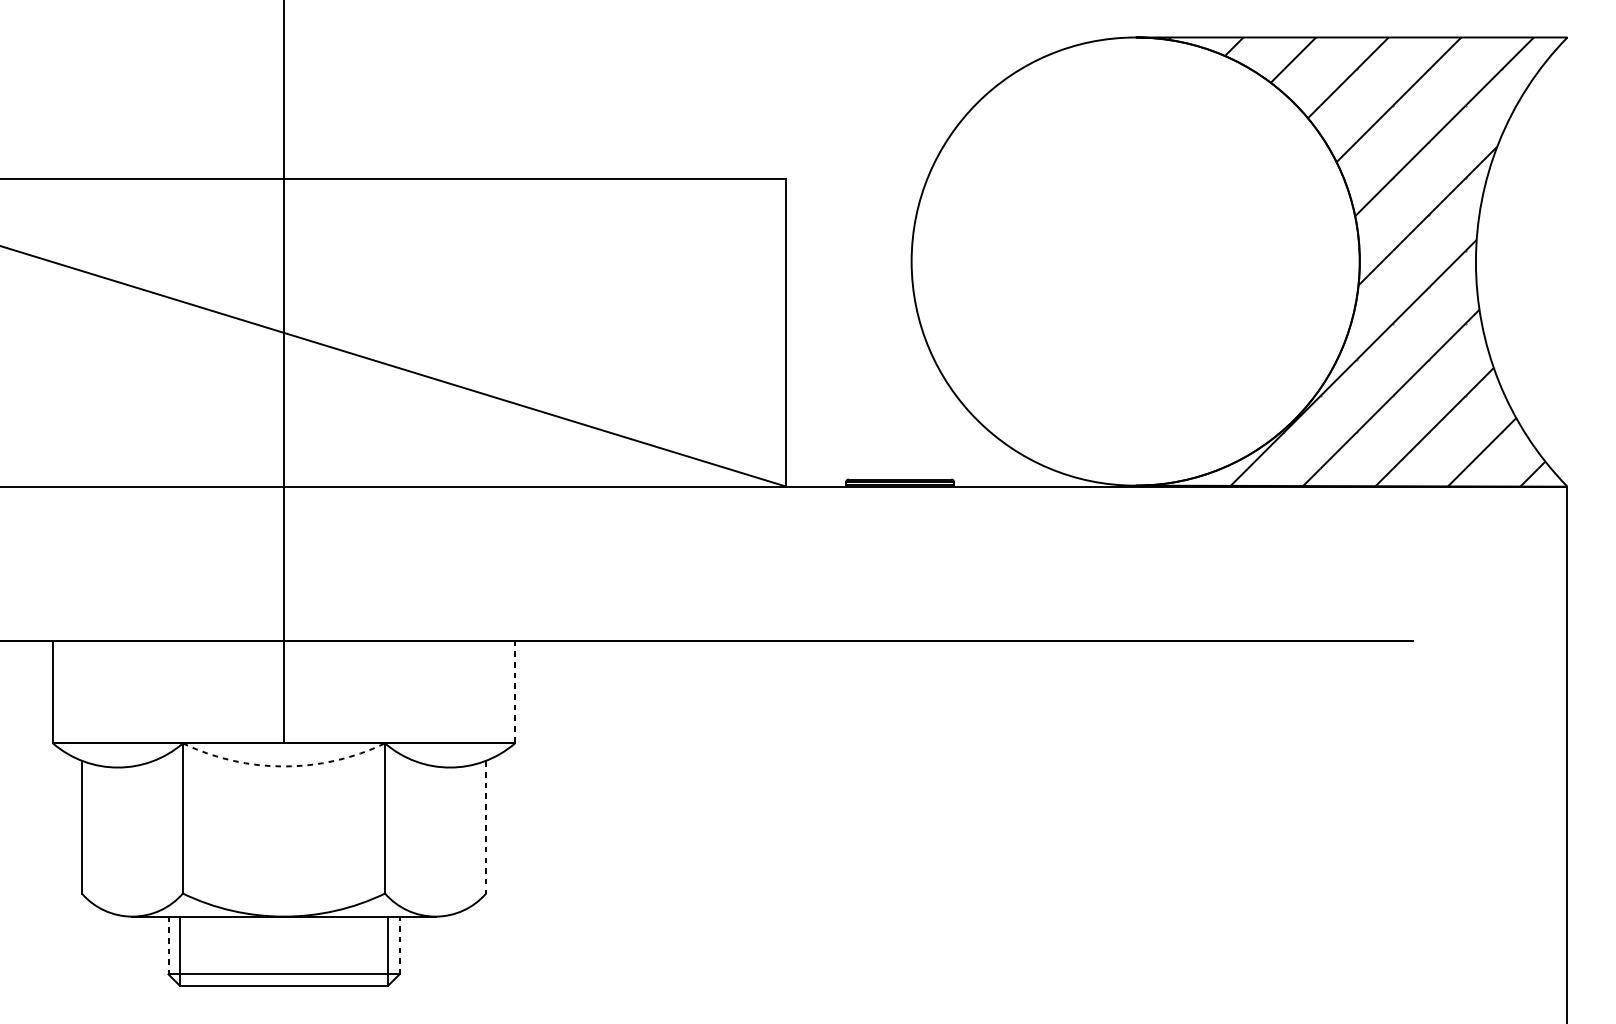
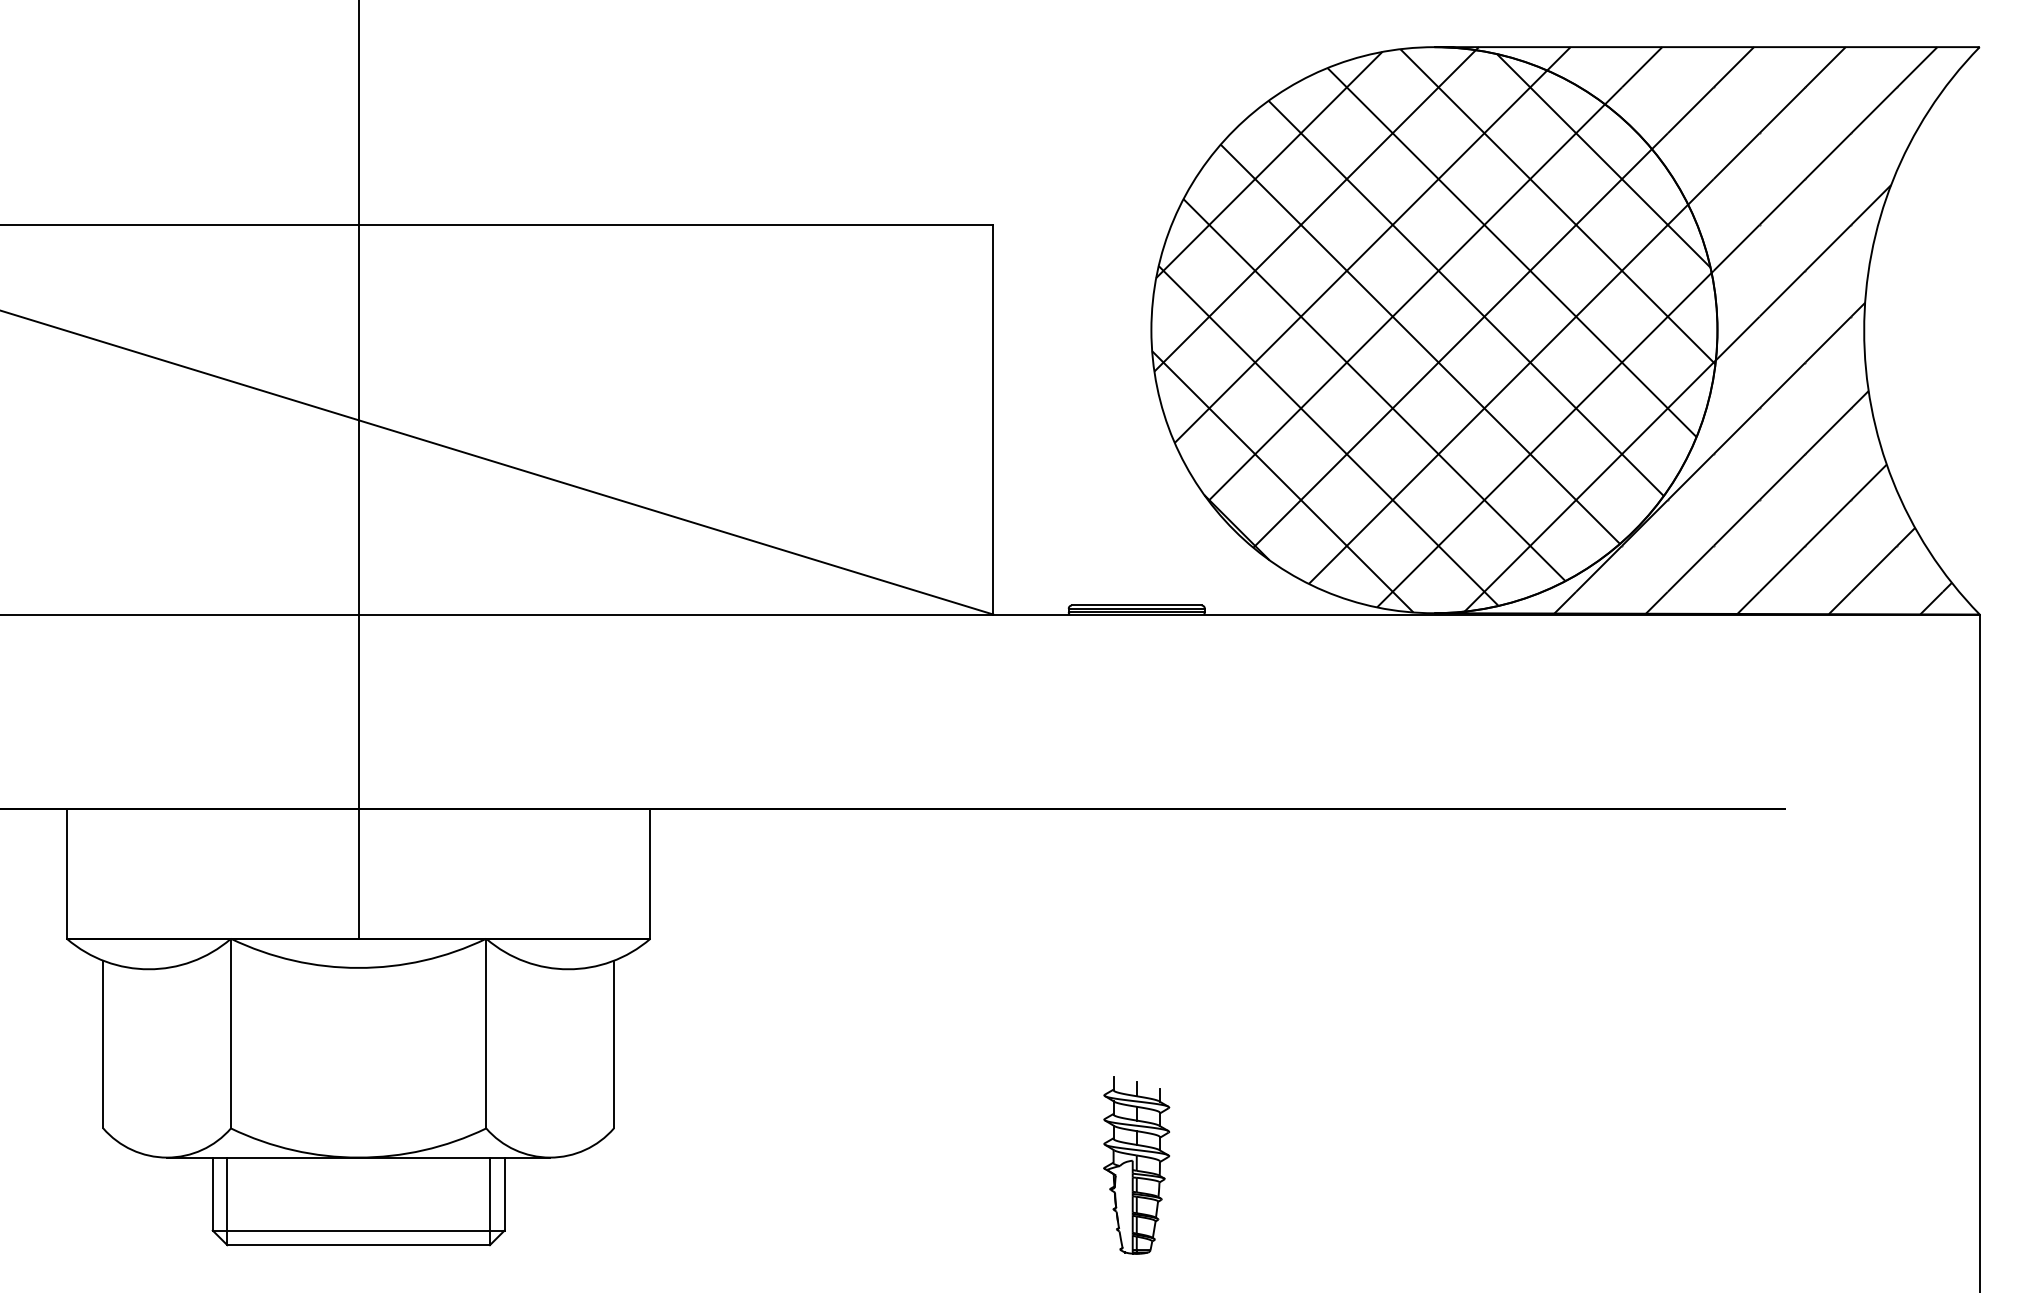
hatch: (1134, 261) -> (1433, 330), added
line: (515, 691) -> (650, 873), dashed -> solid
arc: (283, 766) -> (358, 967), dashed -> solid
line: (485, 827) -> (613, 1045), dashed -> solid
part: (899, 922) -> (1136, 1165), added
line: (168, 945) -> (212, 1194), dashed -> solid
line: (399, 945) -> (504, 1193), dashed -> solid

